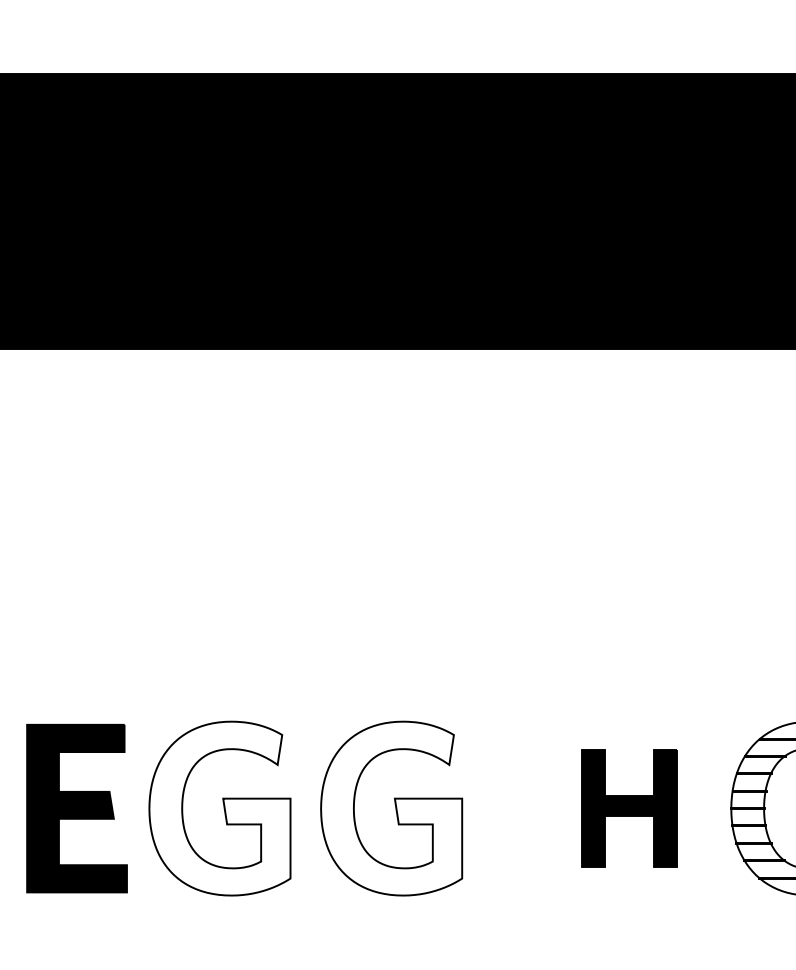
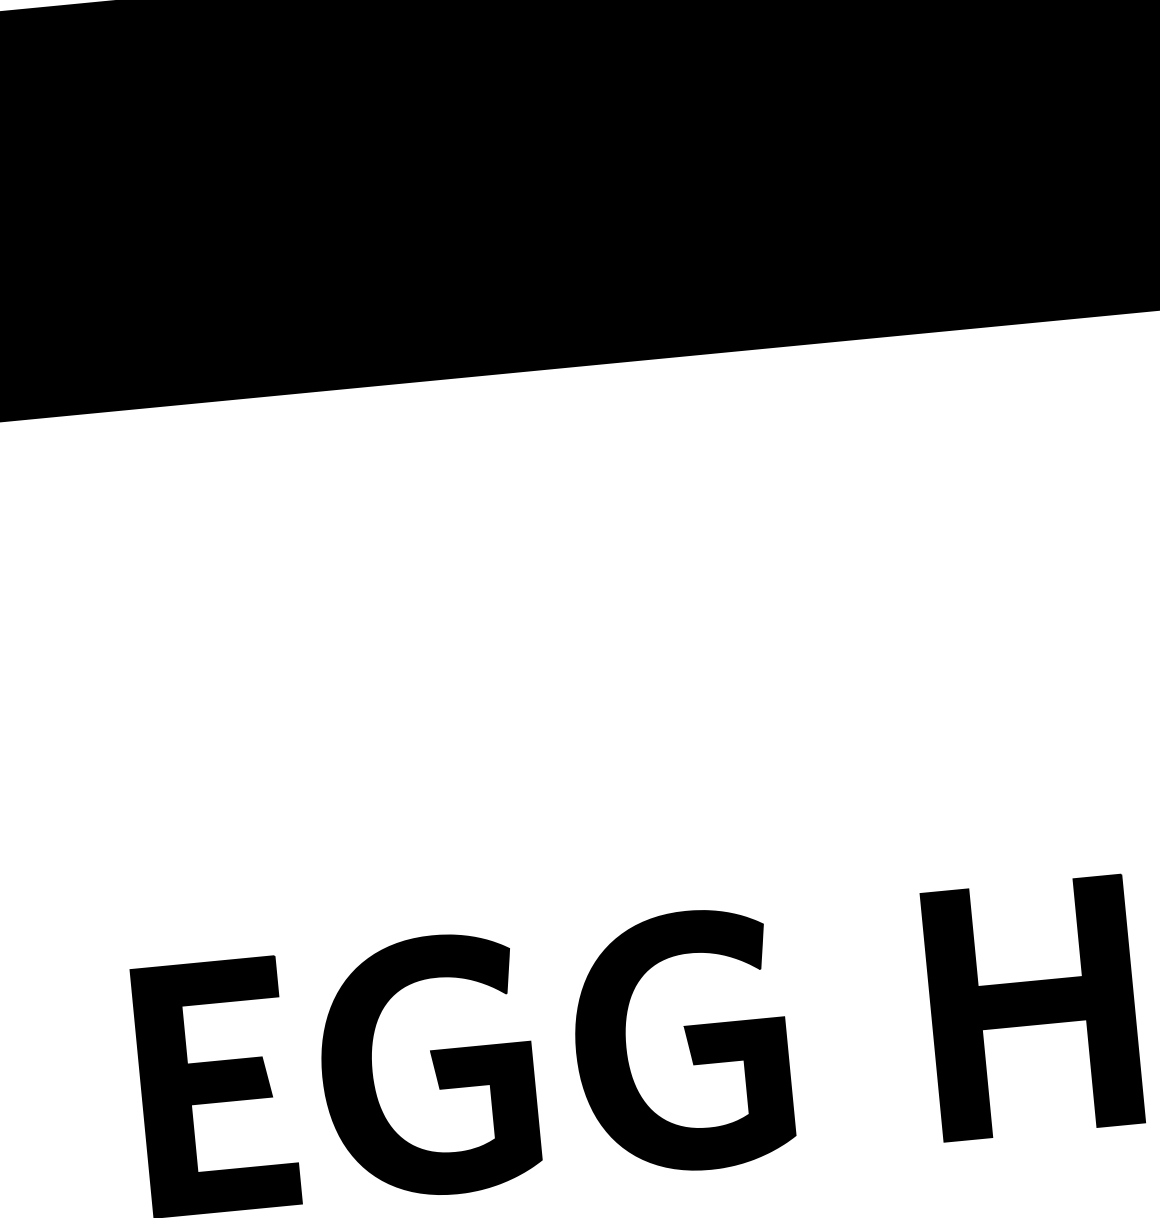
fill: (219, 808) -> (426, 1066), added
fill: (391, 808) -> (681, 1041), added
part: (629, 808) -> (1032, 1007), size x1.43

